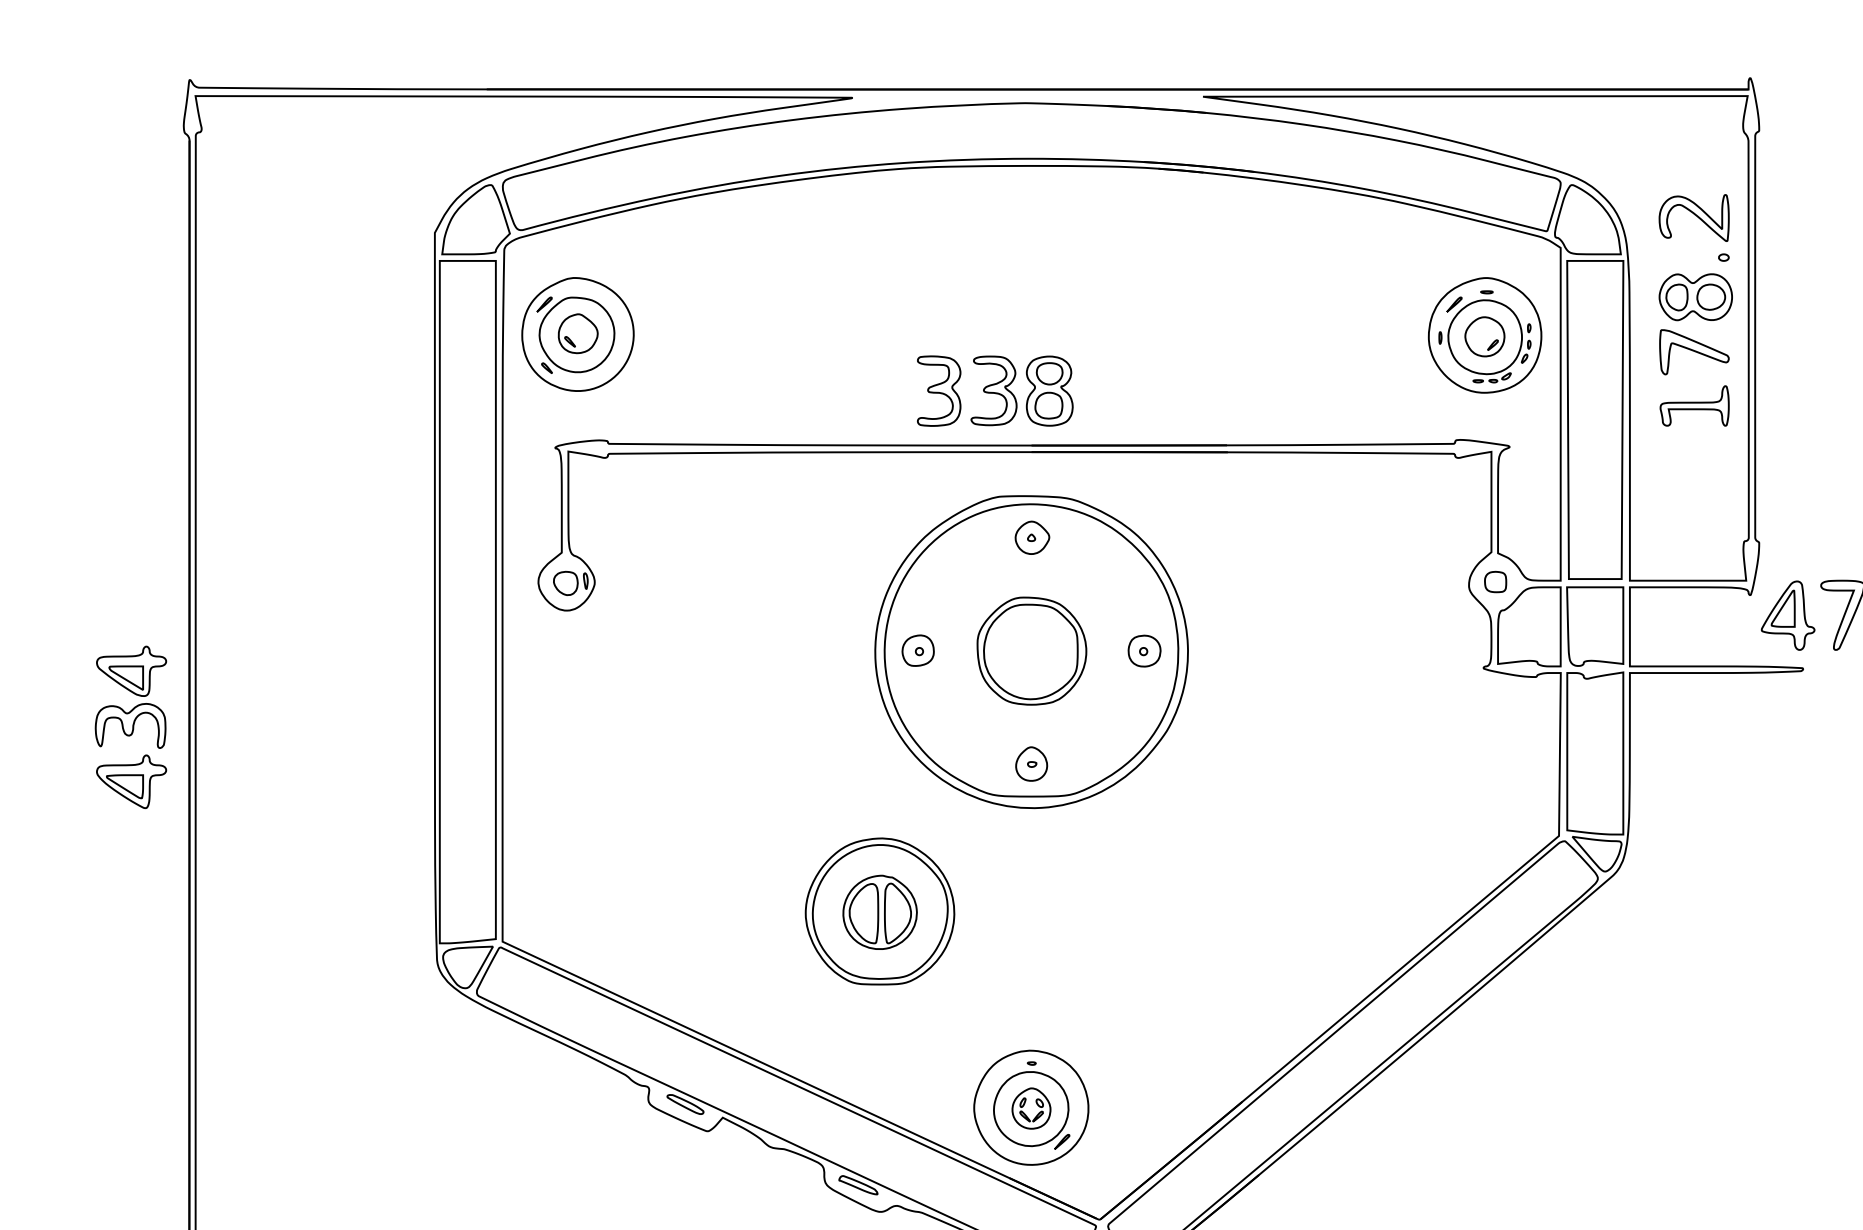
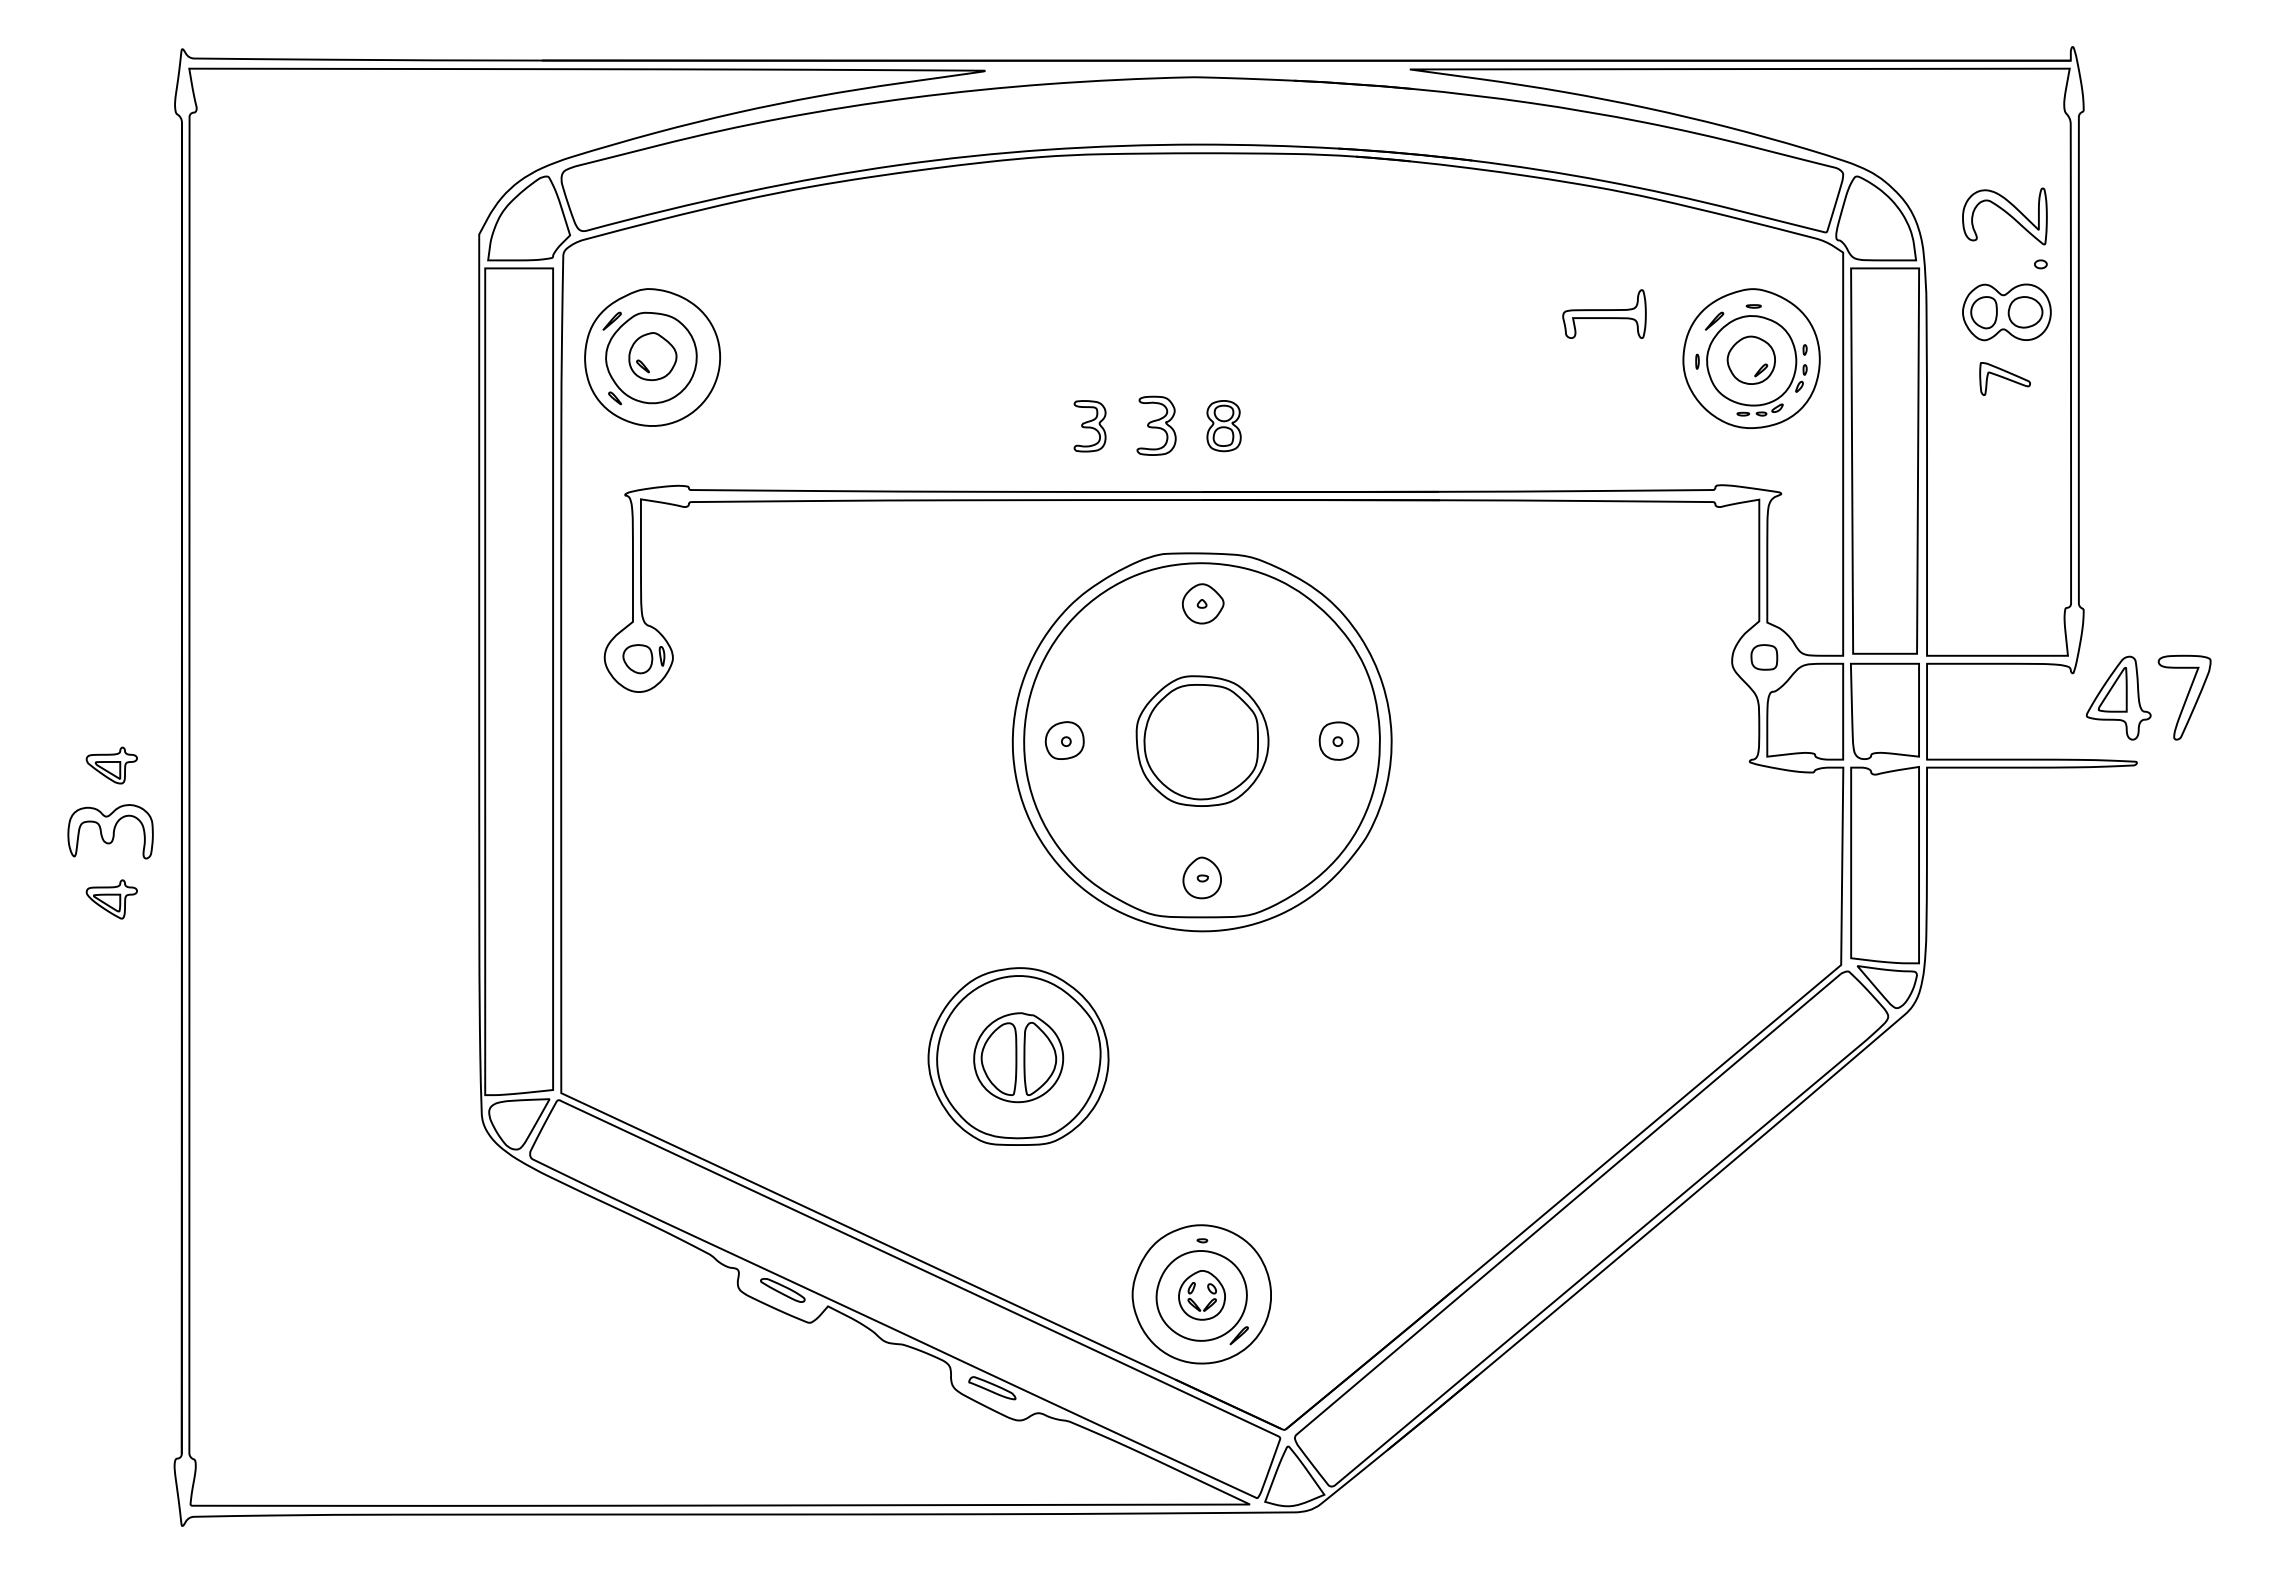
part: (1693, 351) -> (2004, 378), size x0.6
part: (993, 390) -> (1156, 425), size x0.7
part: (1049, 390) -> (1223, 425), size x0.6
part: (938, 391) -> (1089, 426), size x0.6
part: (1694, 405) -> (1604, 313), moved
part: (131, 671) -> (111, 765), size x0.6
part: (131, 781) -> (111, 899), size x0.6

